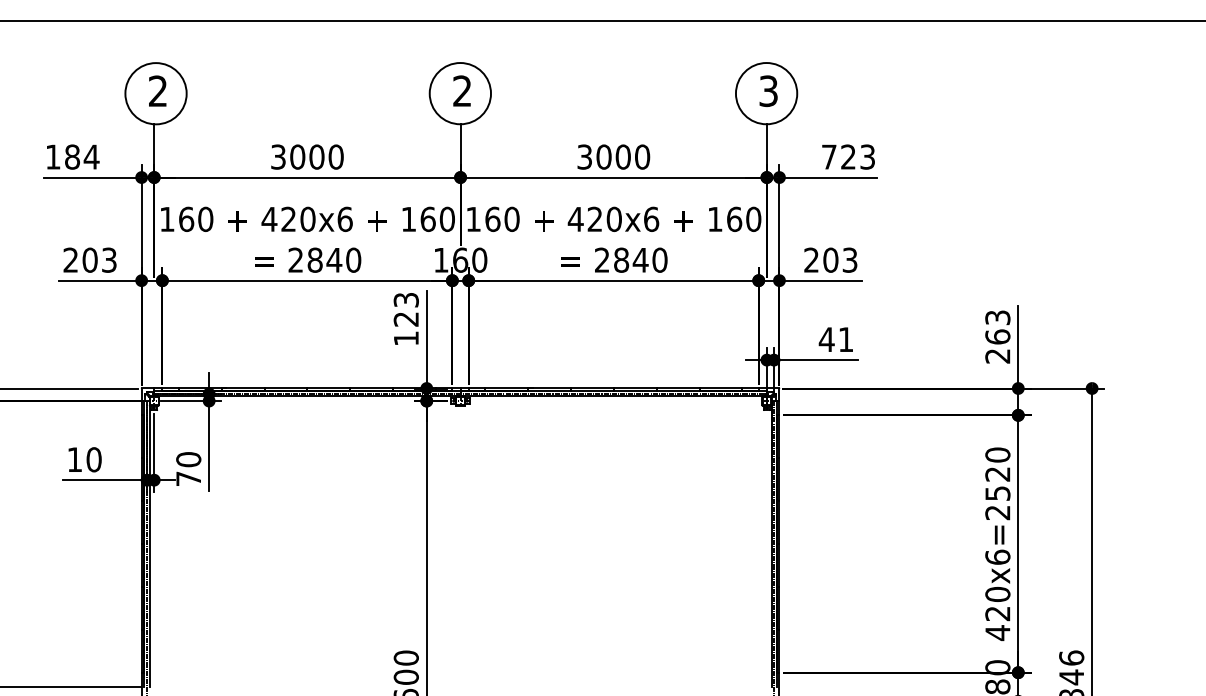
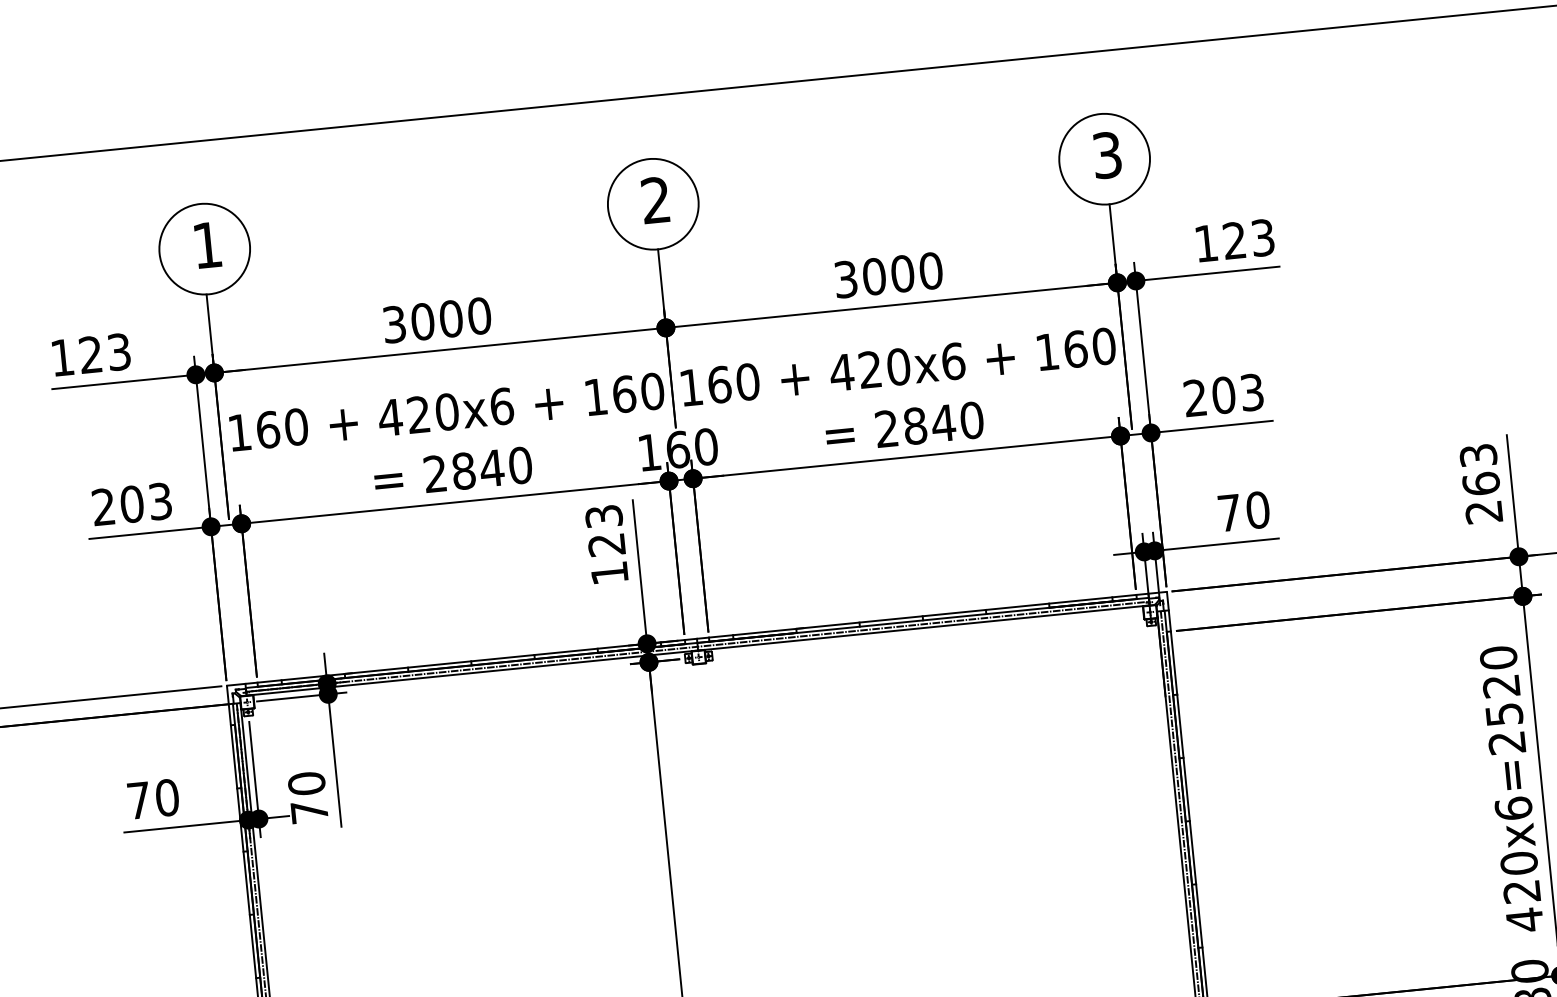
text: (157, 90) -> (206, 244), 2 -> 1
text: (82, 156) -> (105, 352), 184 -> 123
text: (829, 156) -> (1206, 242), 723 -> 123
text: (835, 339) -> (1242, 511), 41 -> 70
text: (74, 459) -> (138, 800), 10 -> 70

